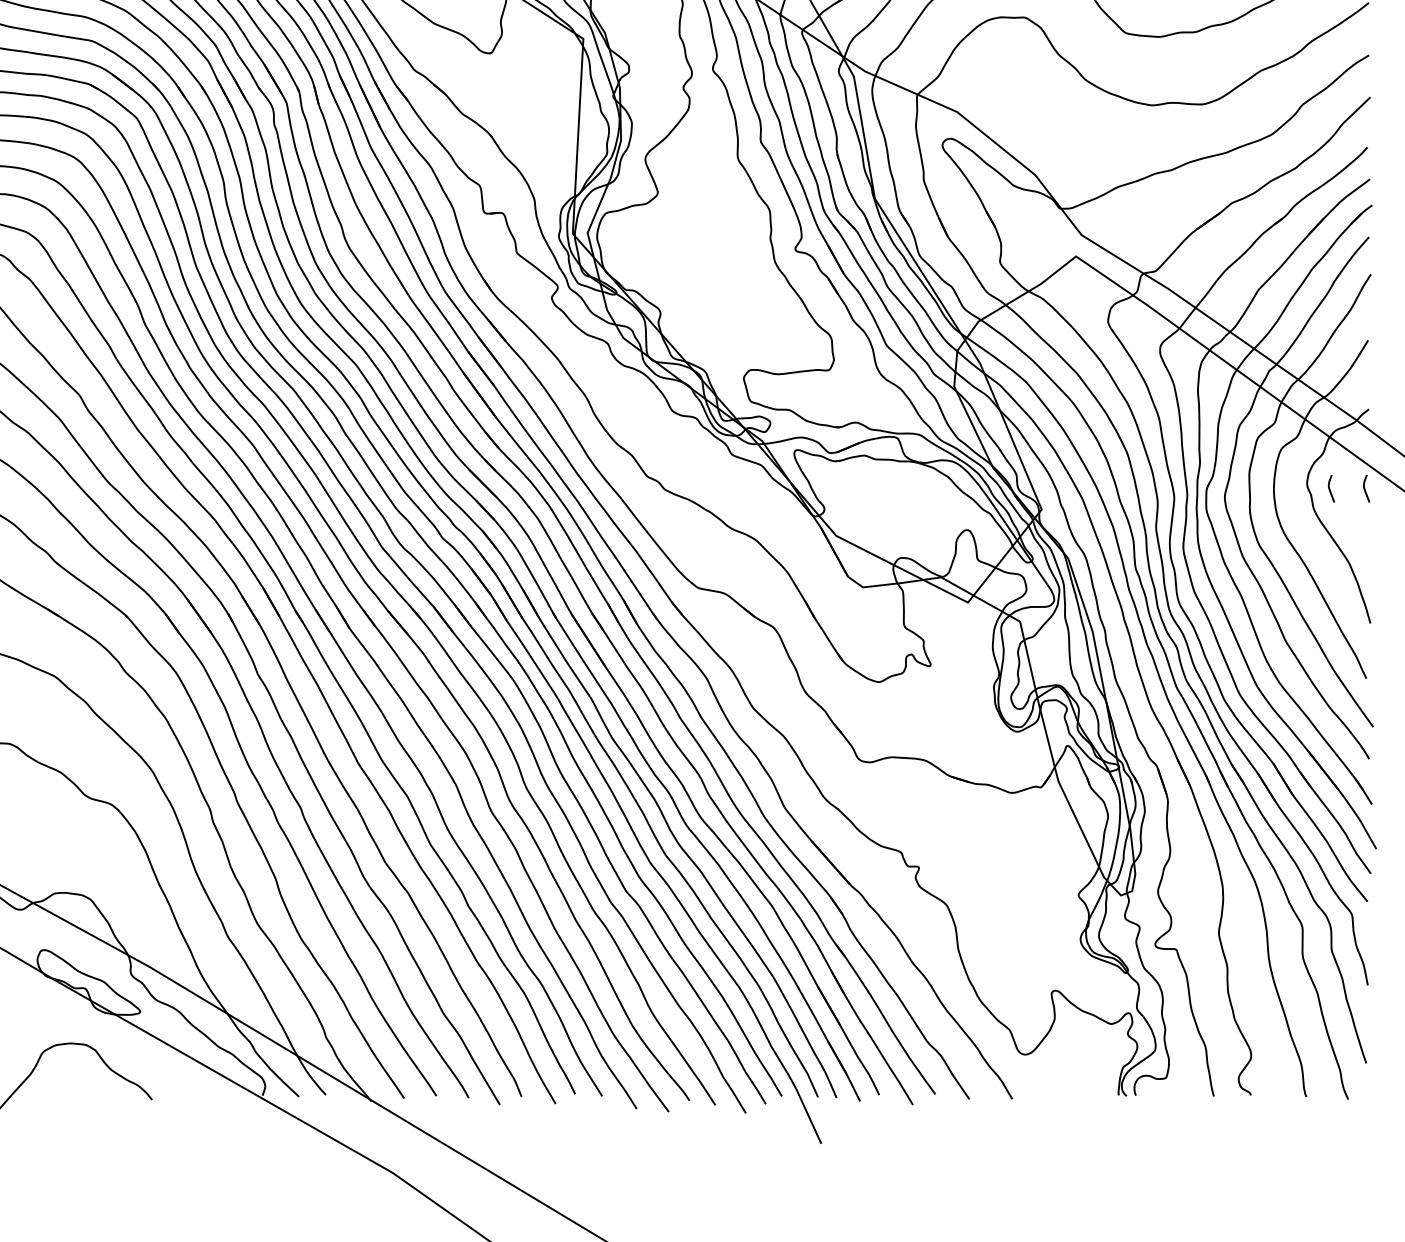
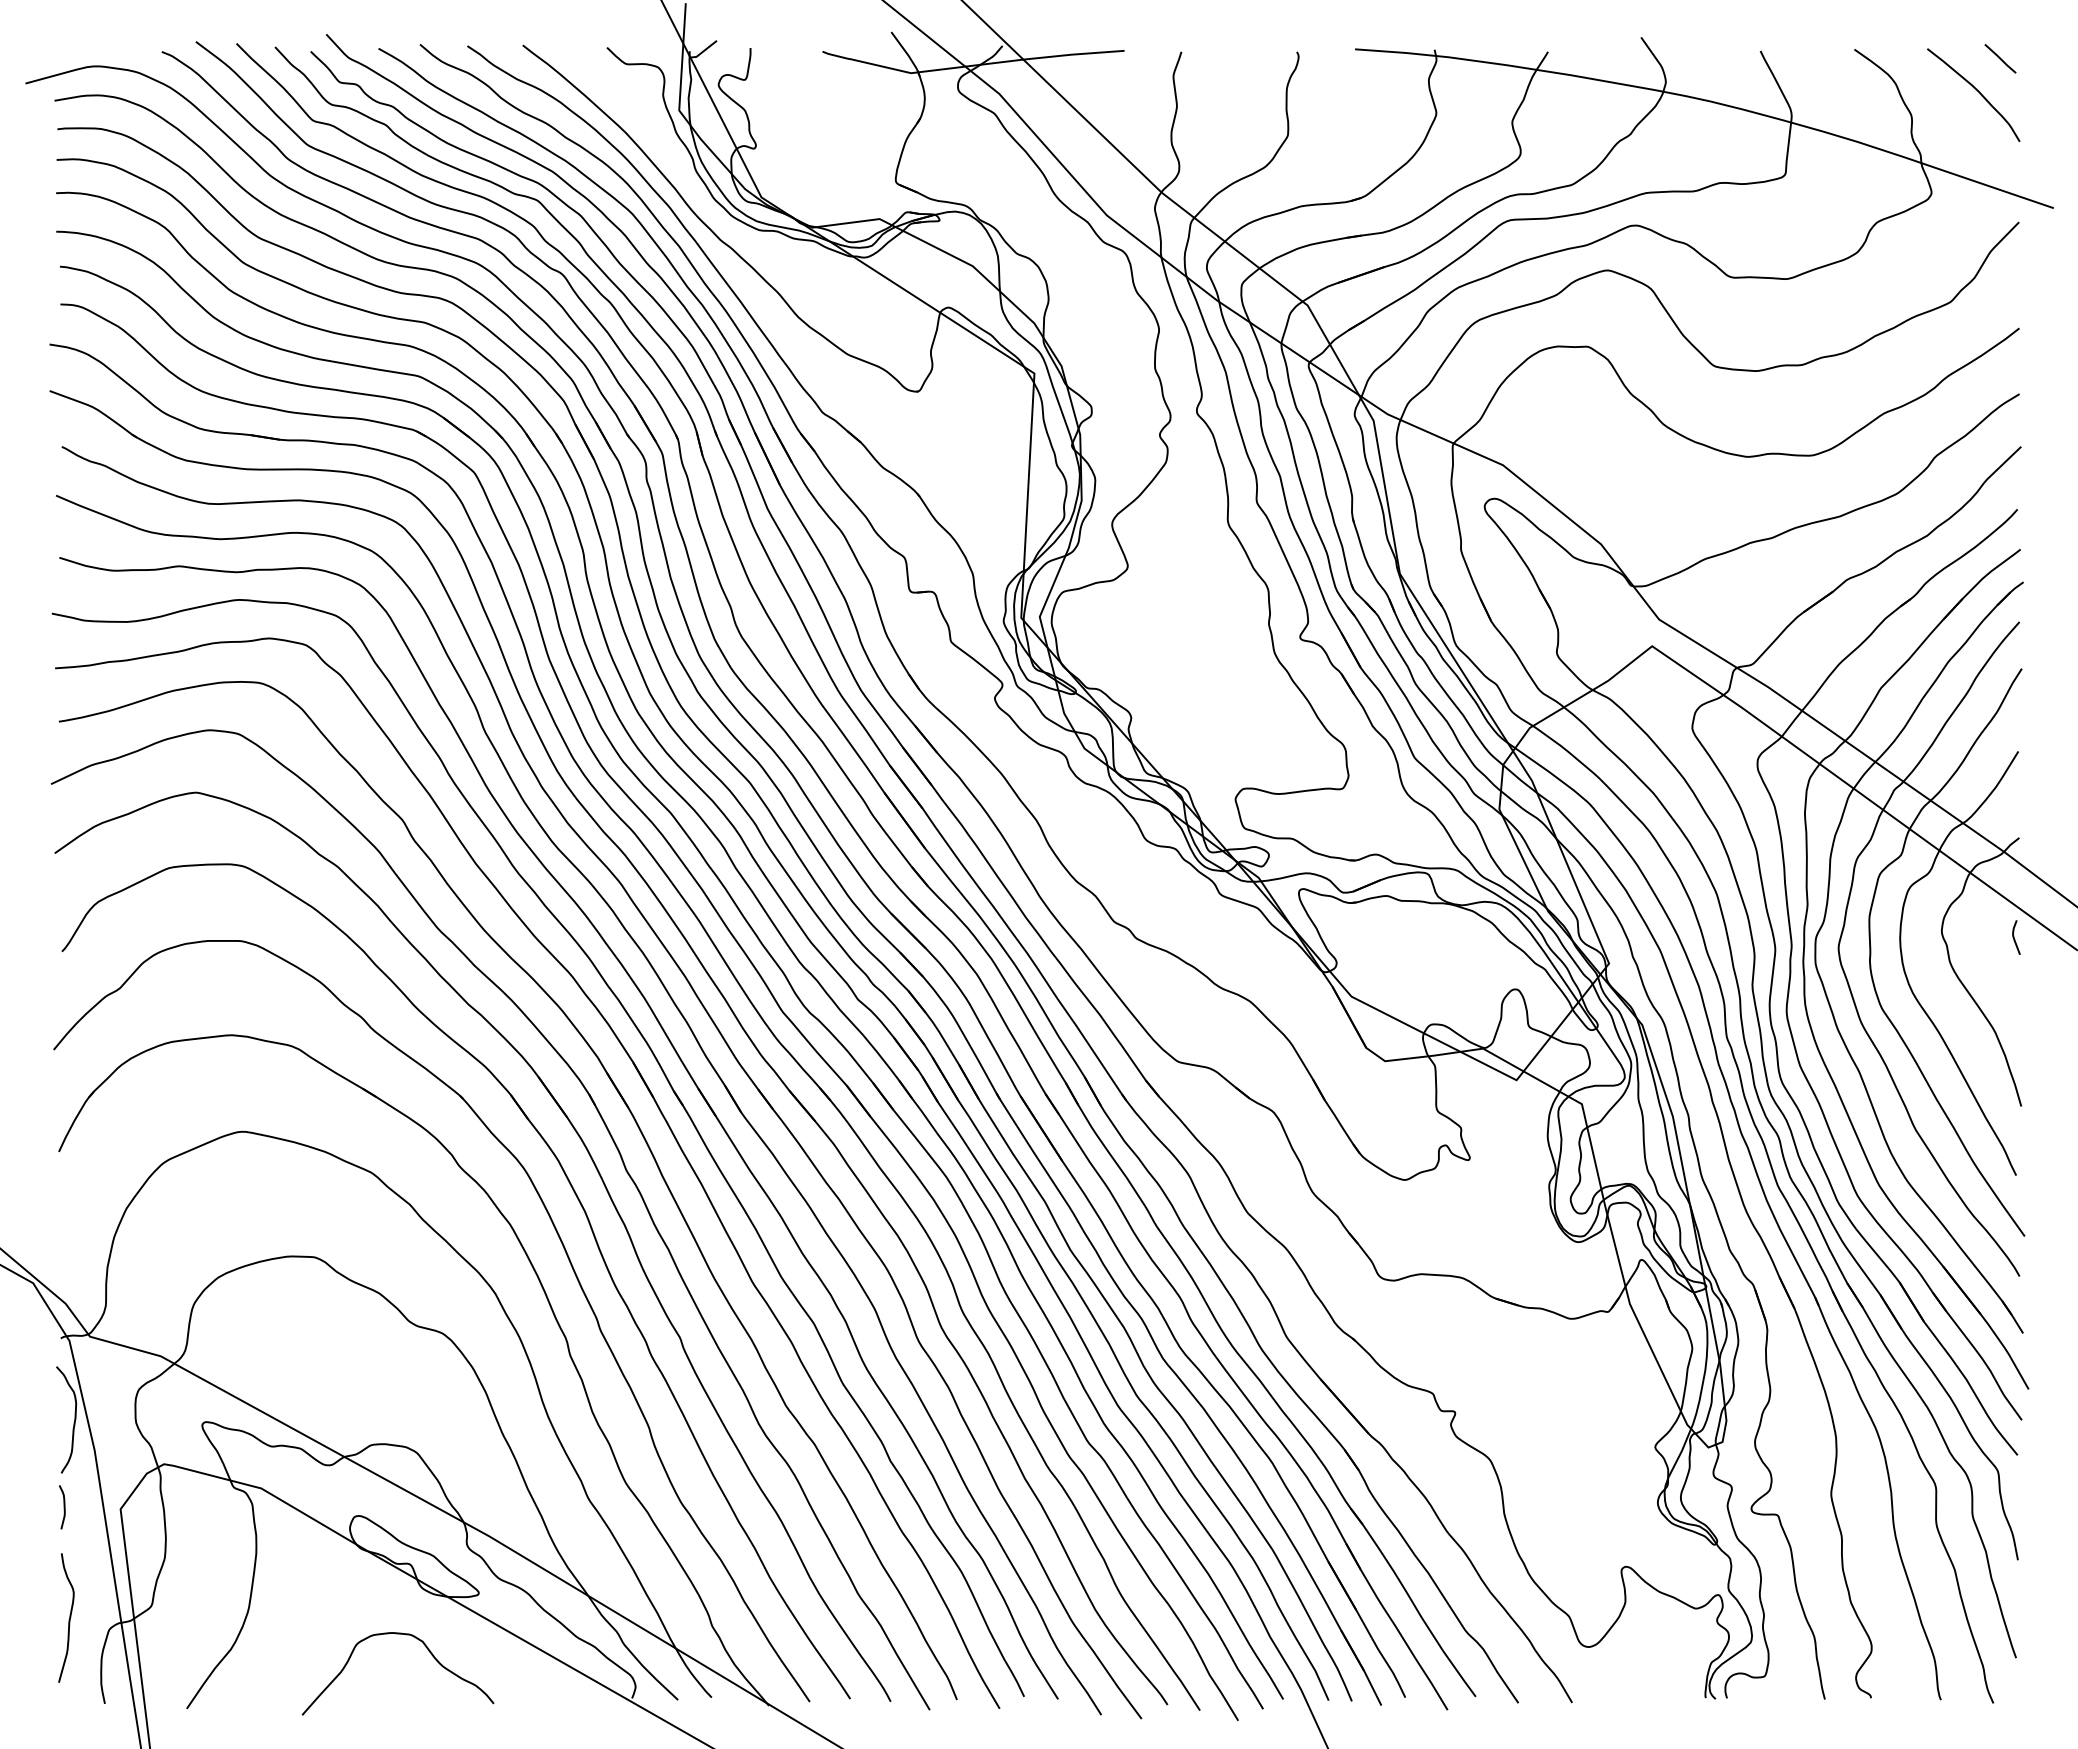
curve: (1329, 488) -> (1970, 937), removed

